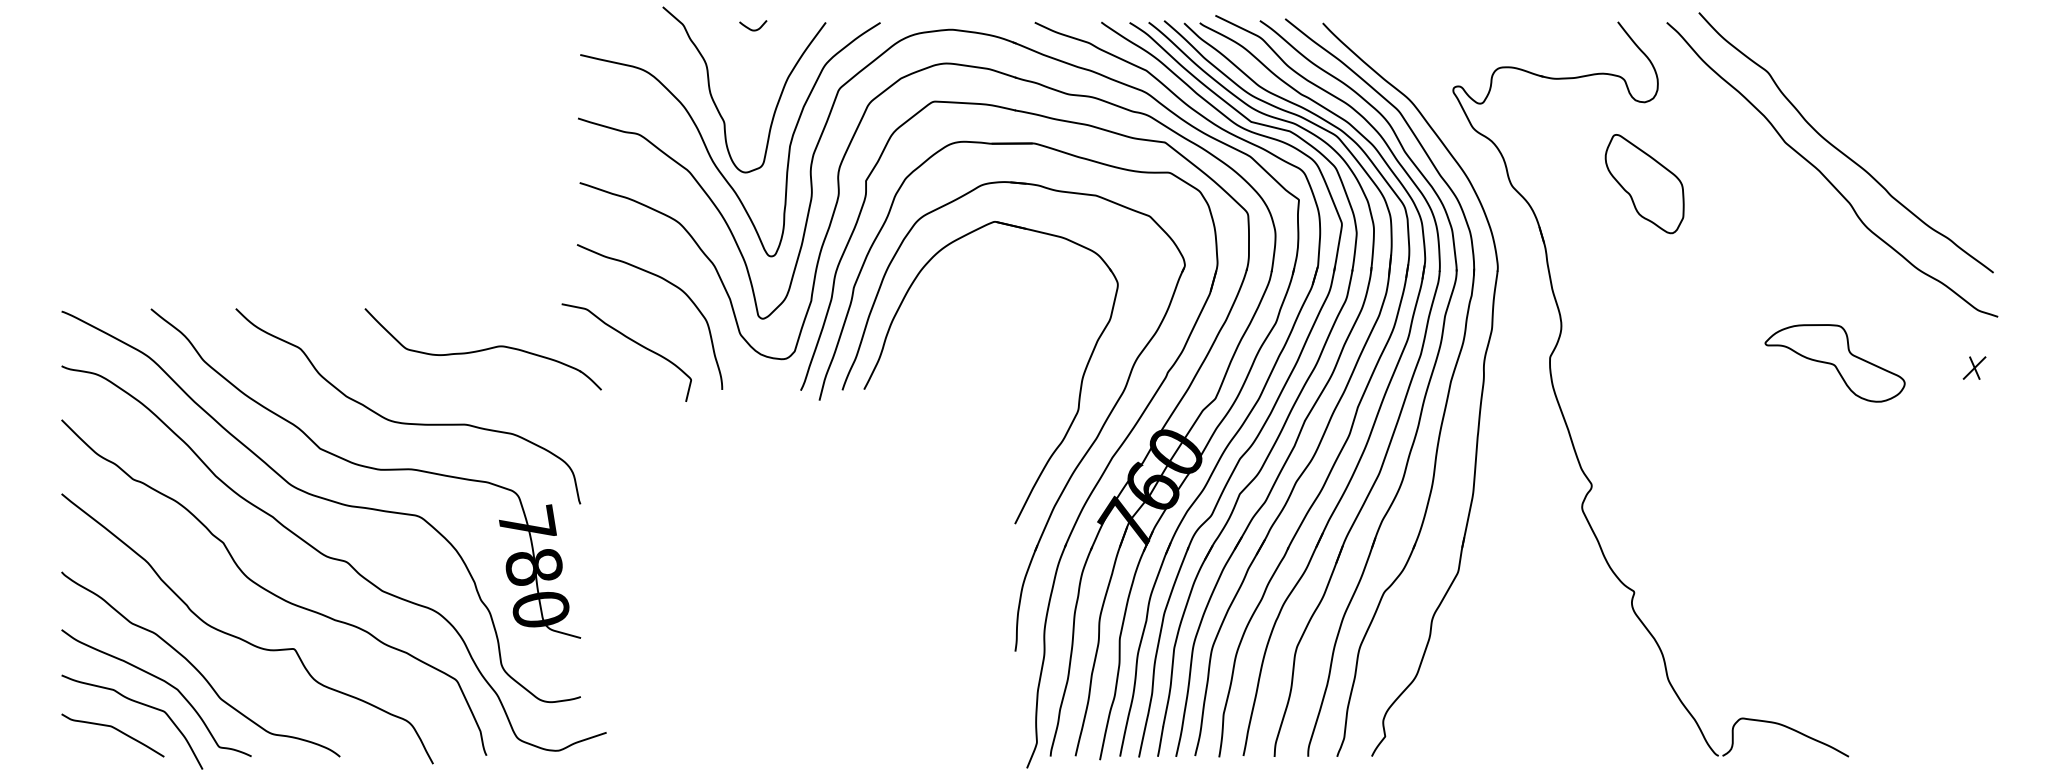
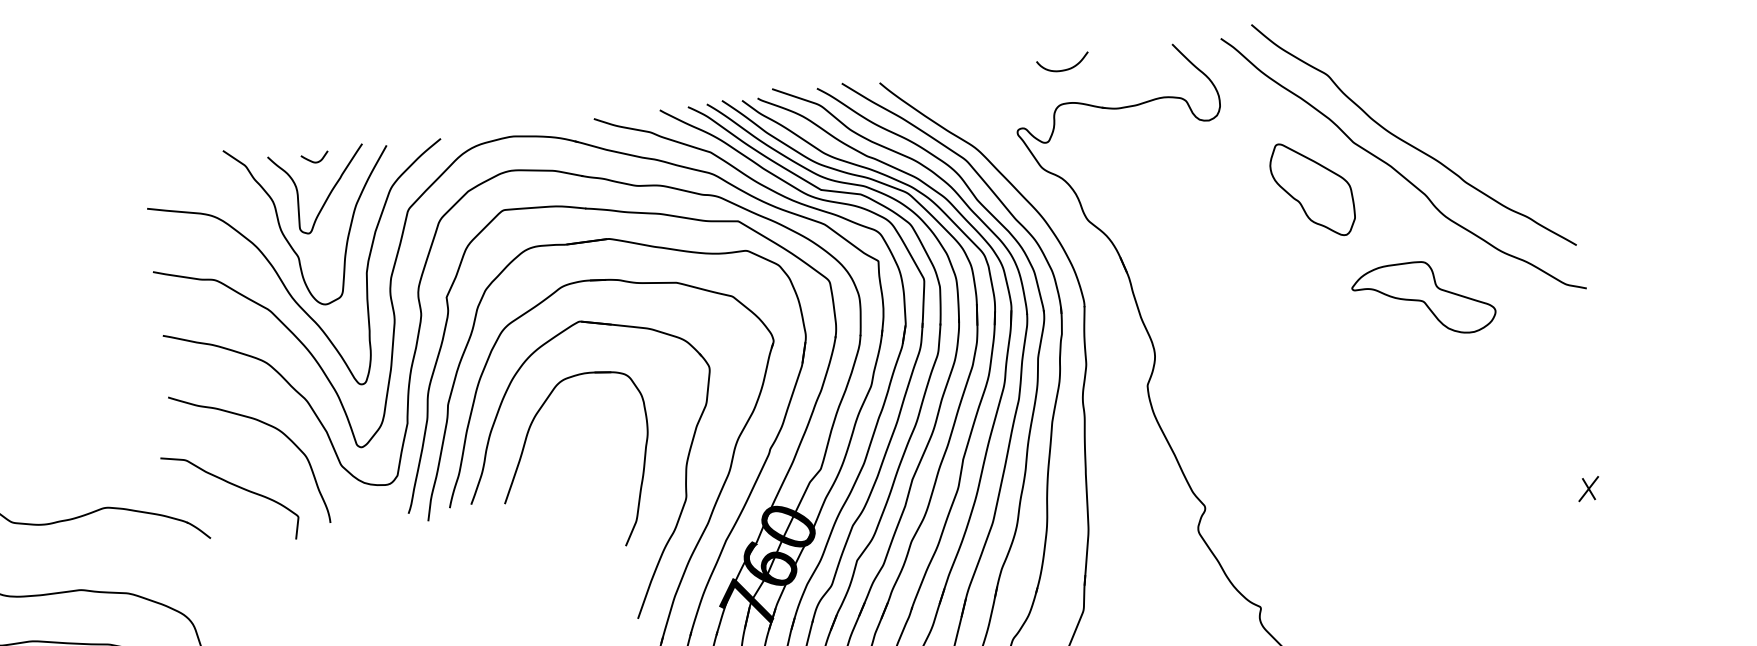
curve: (1506, 33) -> (1063, 69), added
curve: (760, 65) -> (327, 196), added
part: (1644, 184) -> (1312, 190), moved
part: (923, 342) -> (524, 450), added
part: (1834, 363) -> (1423, 299), moved
part: (1974, 367) -> (1588, 488), moved

